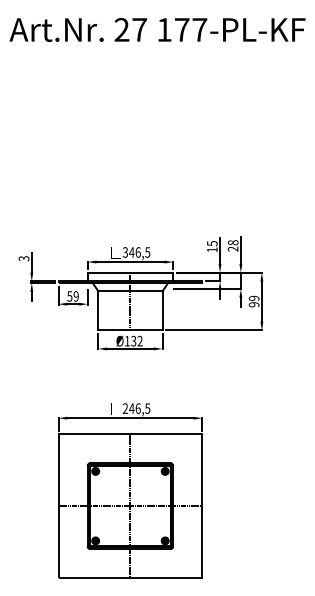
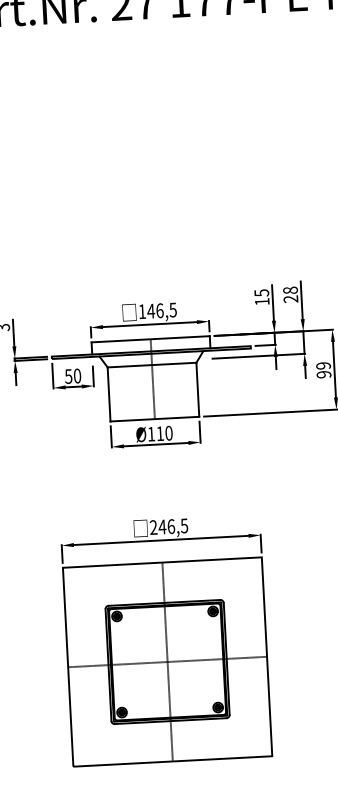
text: (124, 252) -> (141, 311), 346,5 -> 146,5
text: (75, 296) -> (76, 376), 59 -> 50
text: (136, 340) -> (163, 432), Ø132 -> Ø110

